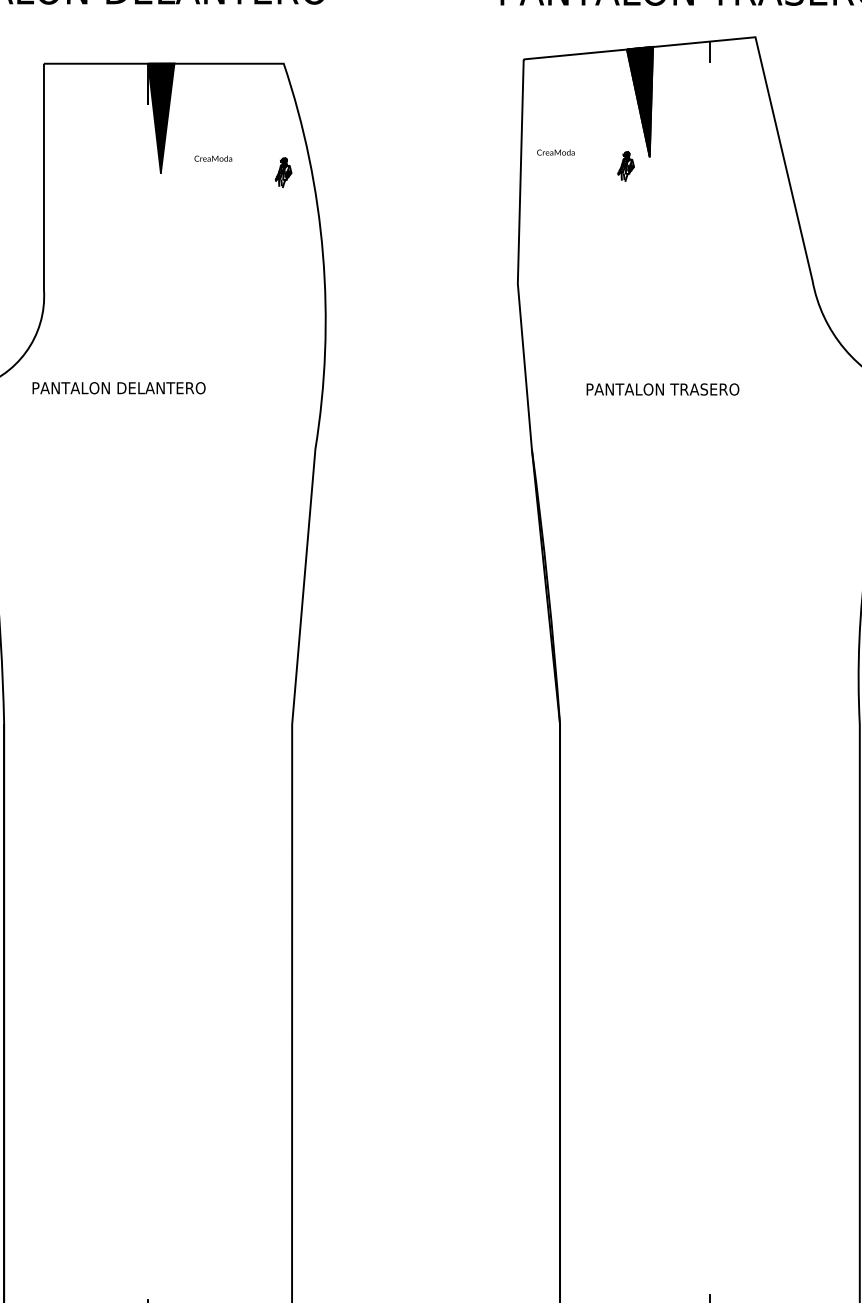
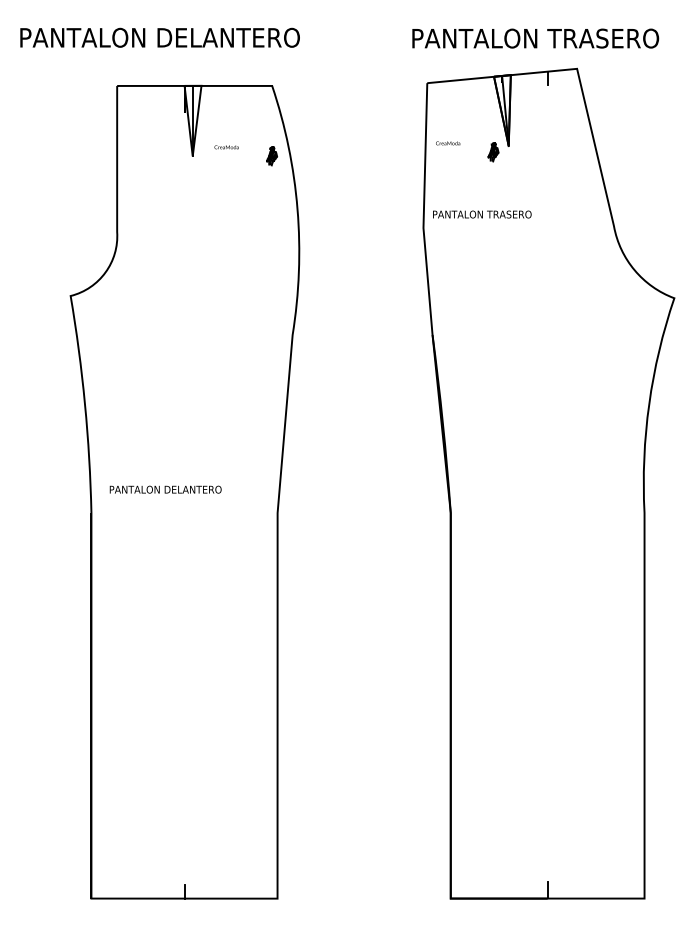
fill: (640, 101) -> (502, 110), removed
fill: (160, 117) -> (192, 120), removed
text: (118, 387) -> (165, 489), moved
text: (663, 389) -> (482, 214), moved

